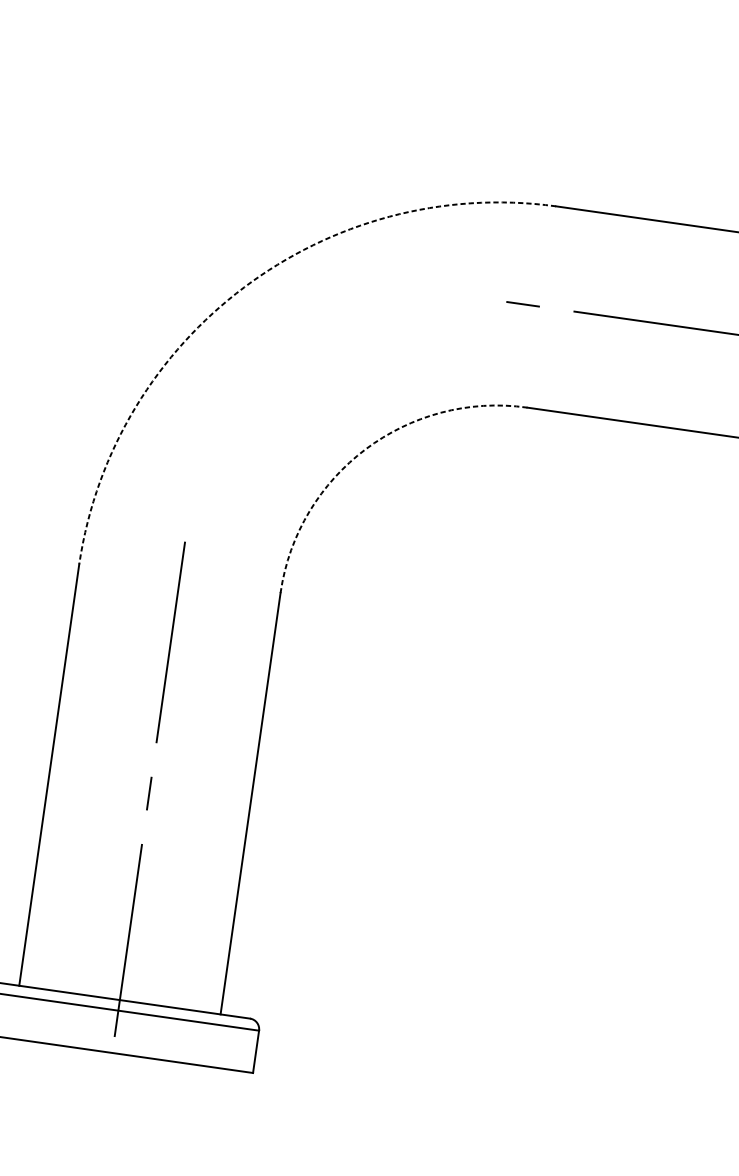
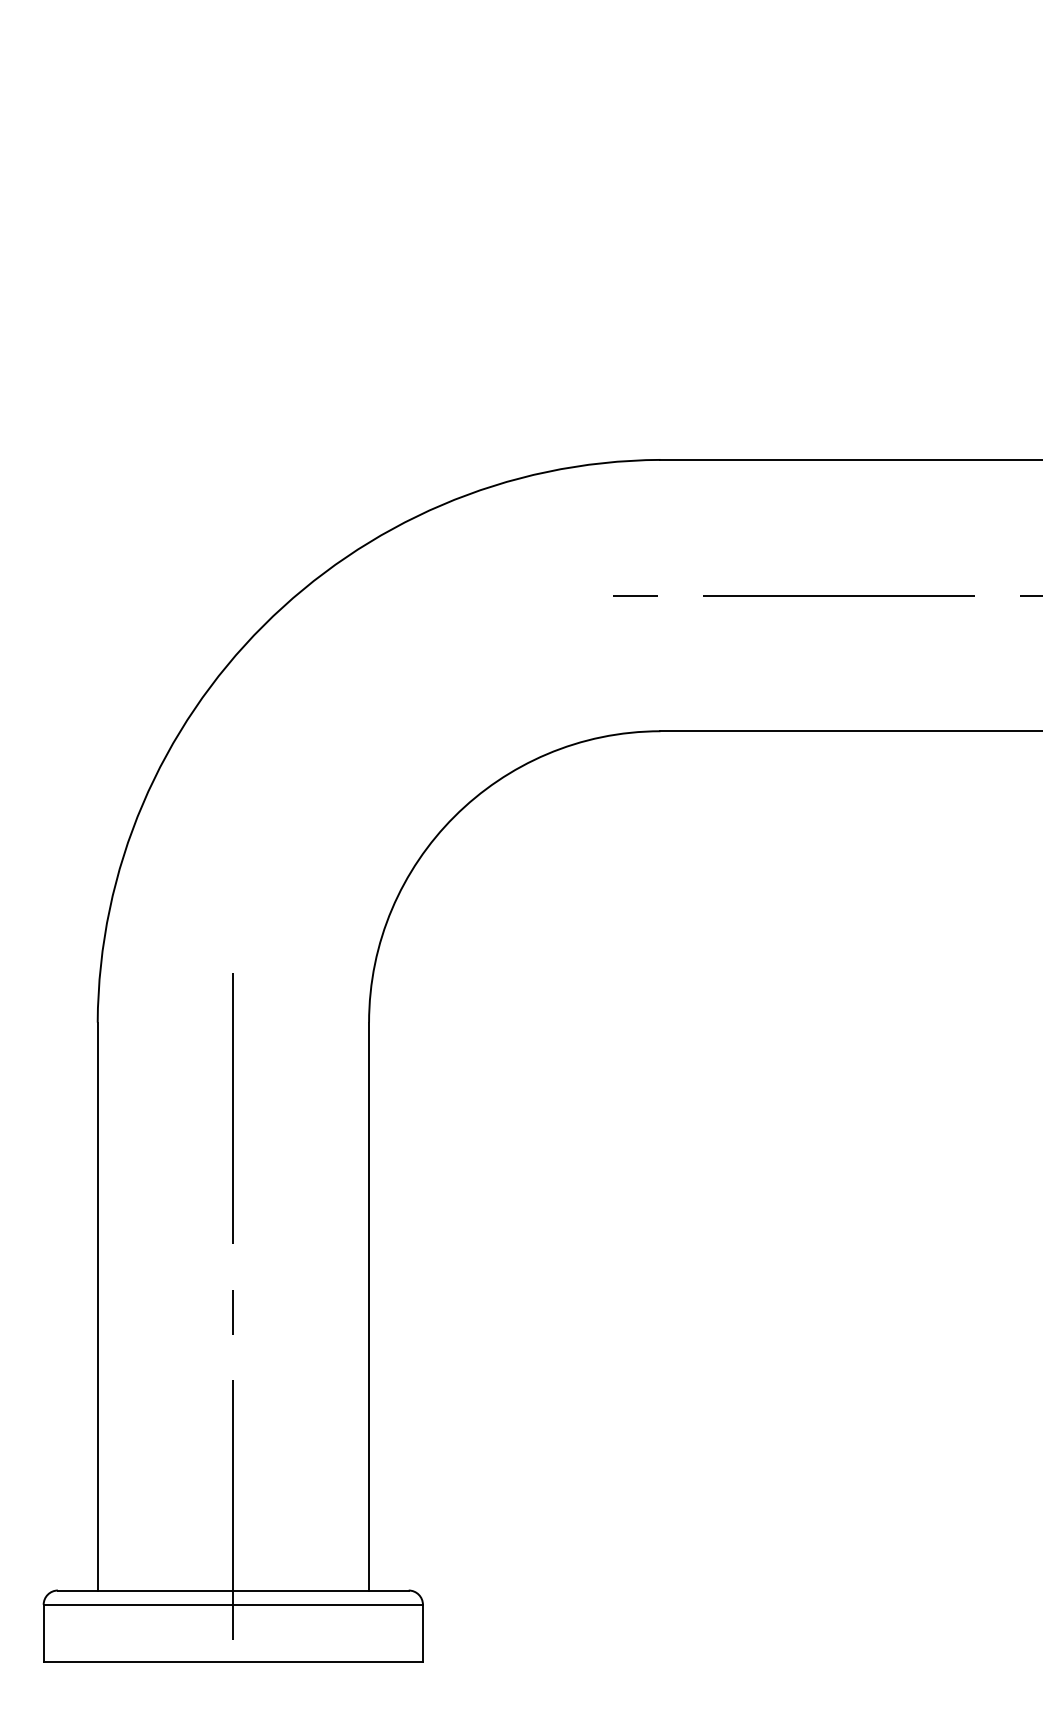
arc: (244, 287) -> (263, 625), dashed -> solid
arc: (365, 449) -> (454, 816), dashed -> solid

